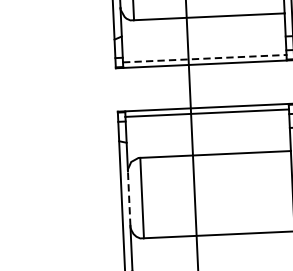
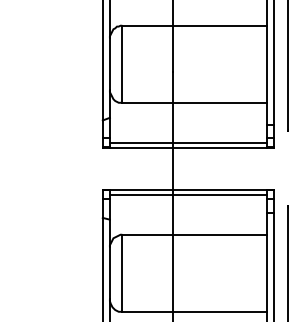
line: (204, 58) -> (188, 142), dashed -> solid
line: (128, 197) -> (109, 272), dashed -> solid

